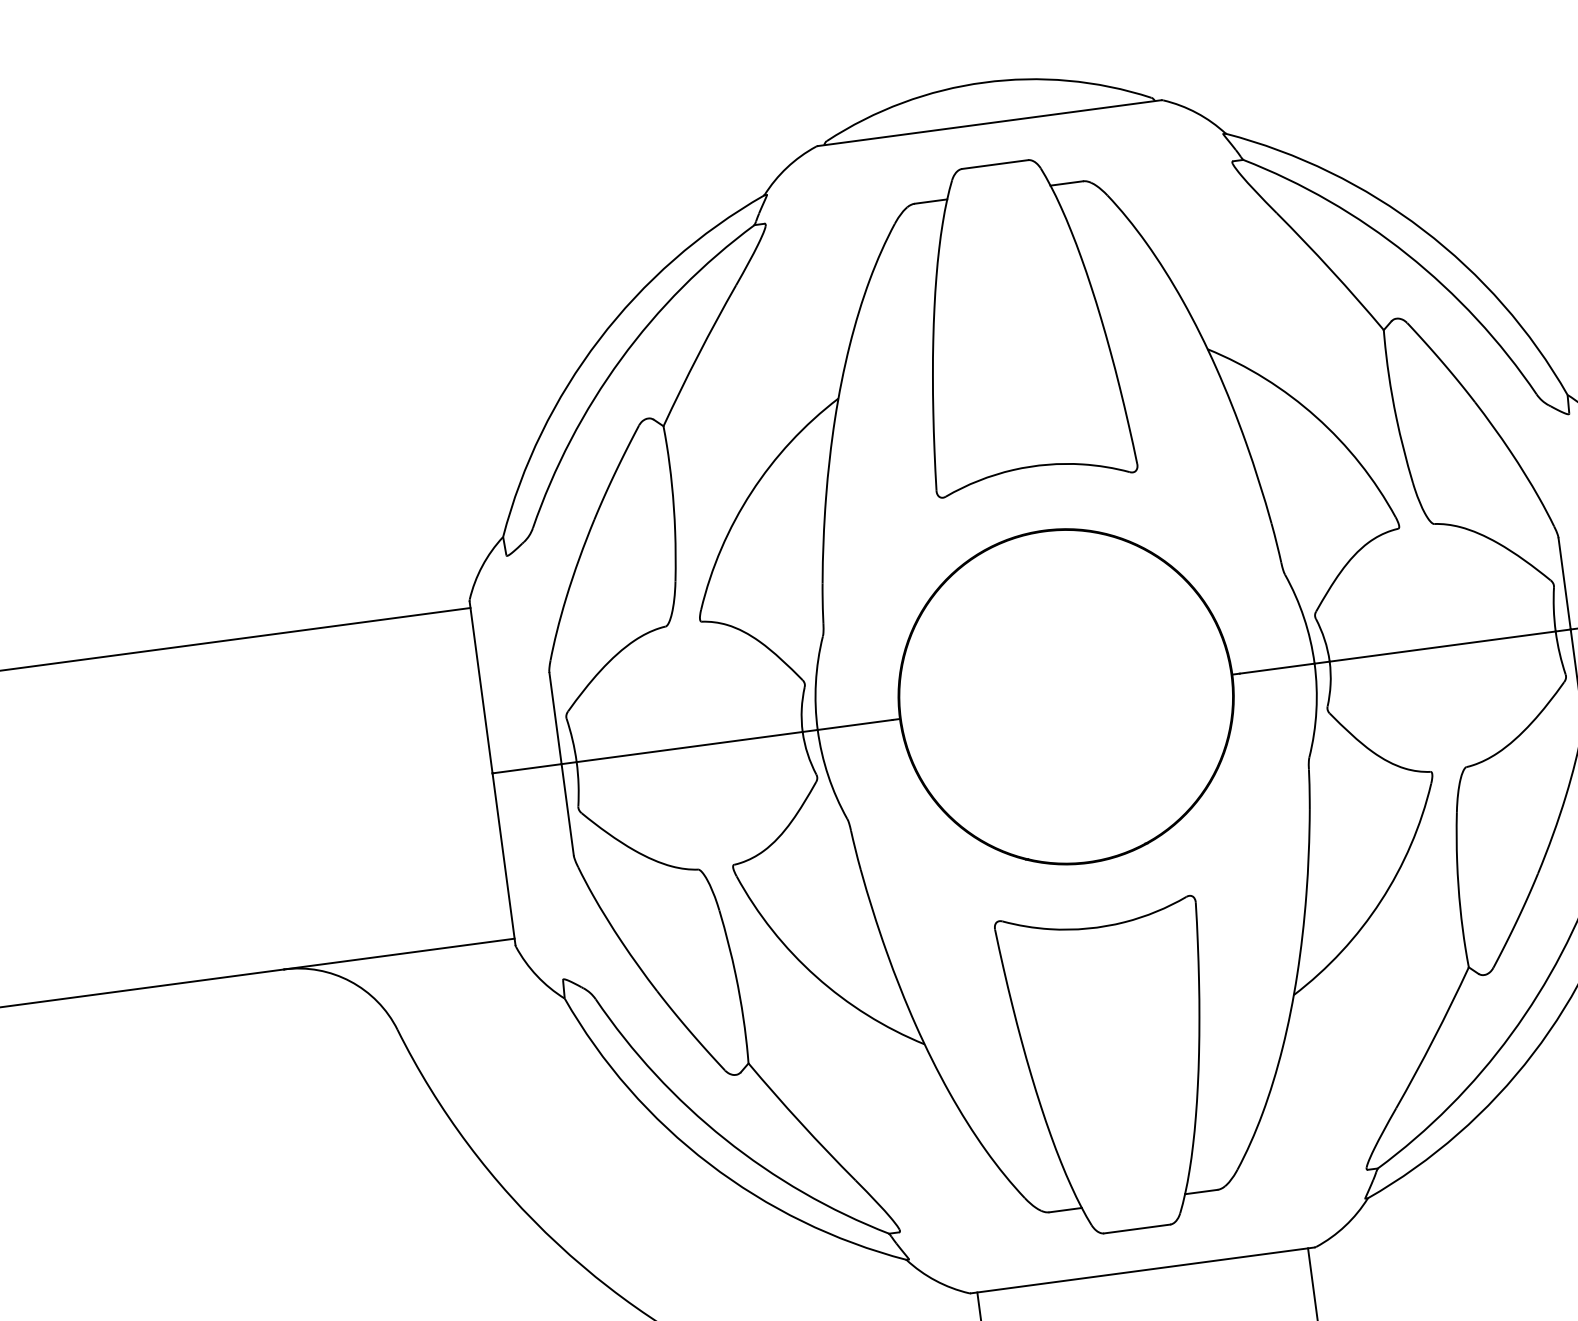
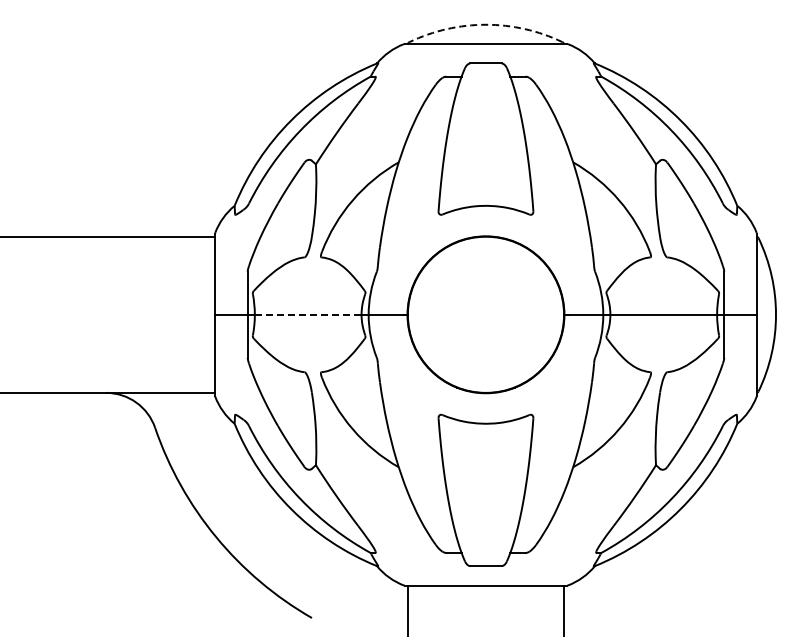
arc: (983, 82) -> (485, 24), solid -> dashed
line: (690, 746) -> (308, 314), solid -> dashed

